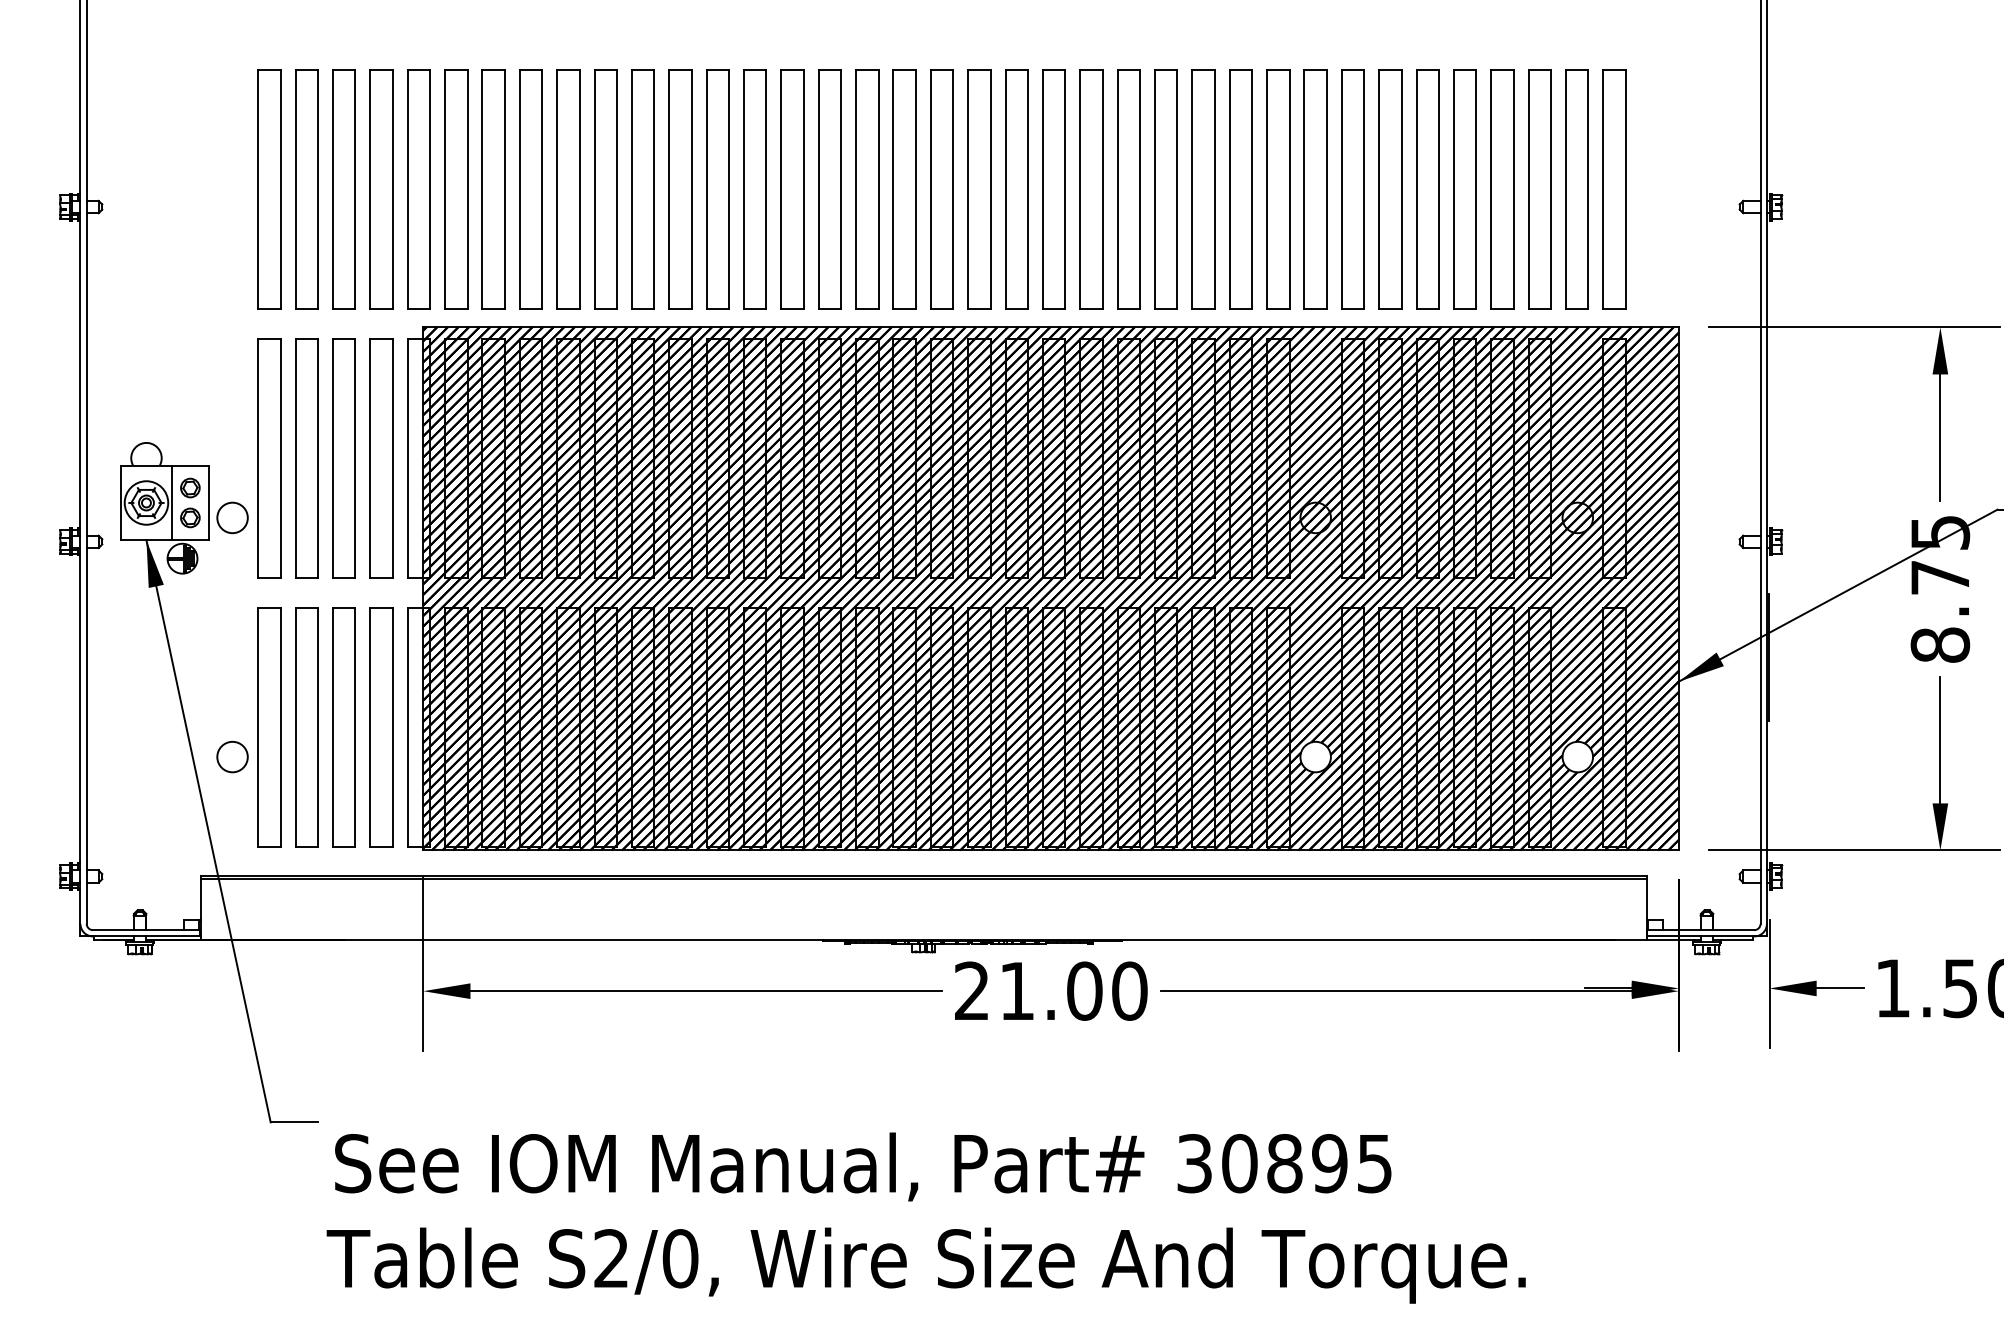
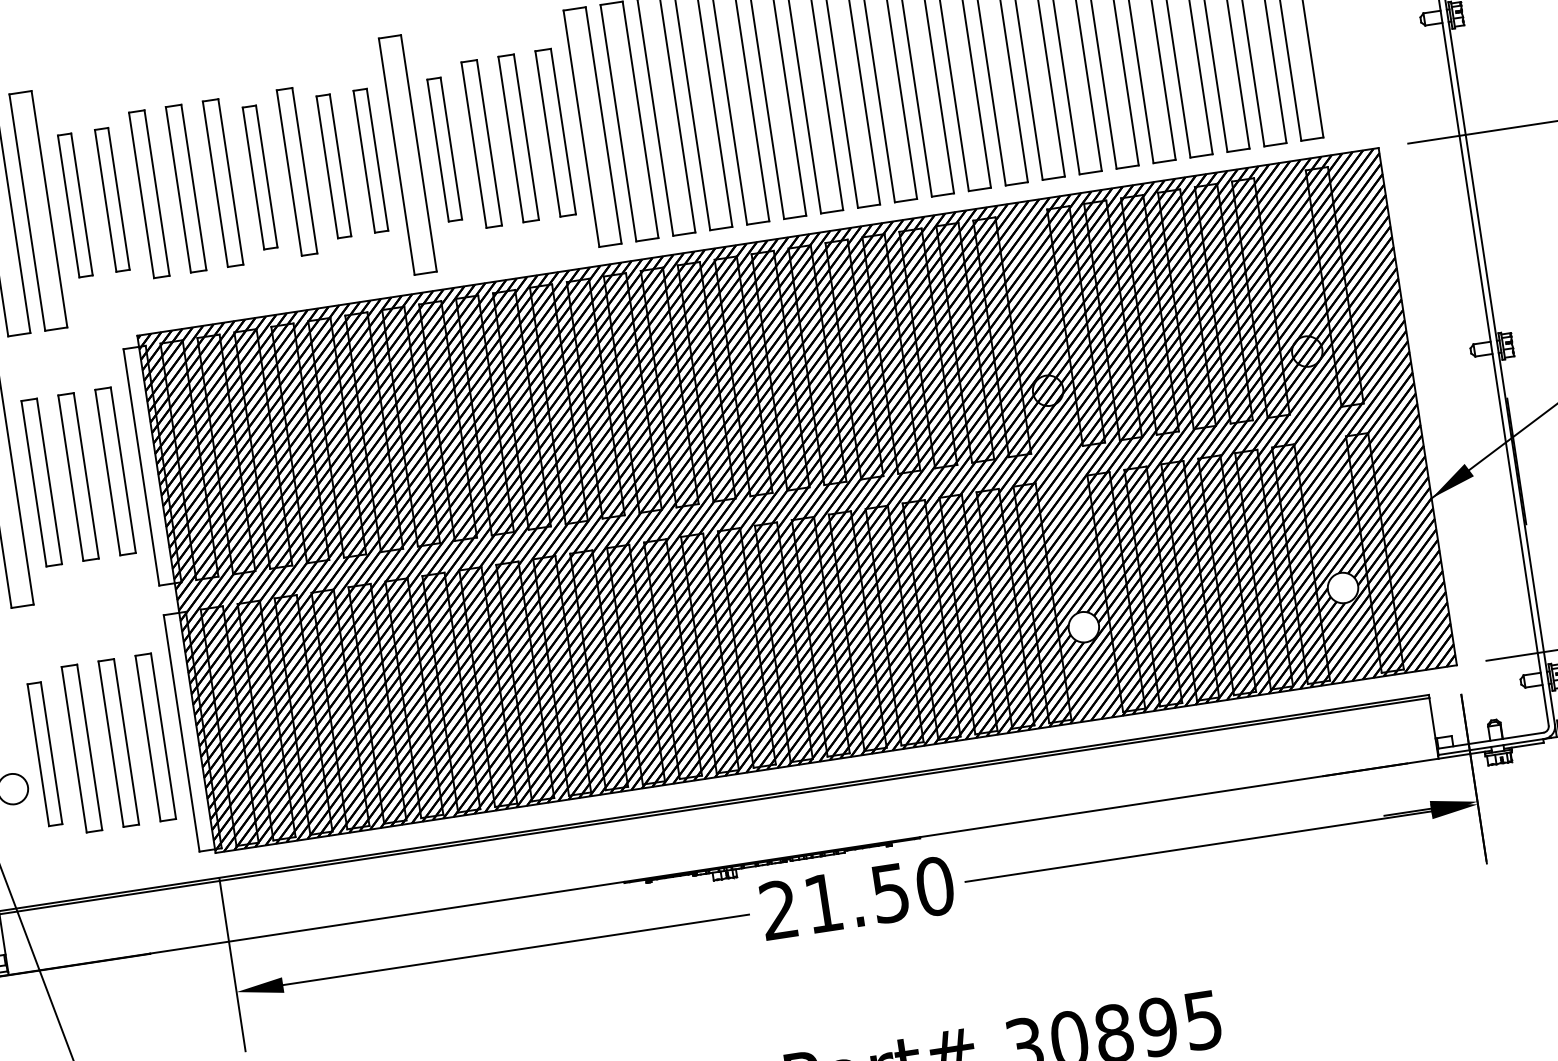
part: (381, 189) -> (75, 205), size x0.6
part: (418, 189) -> (111, 200), size x0.6
part: (456, 189) -> (149, 194), size x0.7
part: (493, 189) -> (186, 188), size x0.7
part: (530, 189) -> (222, 183), size x0.7
part: (568, 189) -> (260, 177), size x0.6
part: (605, 189) -> (296, 172), size x0.7
part: (642, 189) -> (333, 166), size x0.6
part: (680, 189) -> (370, 161), size x0.6
part: (754, 189) -> (444, 149), size x0.6
part: (792, 189) -> (481, 144), size x0.7
part: (829, 189) -> (518, 138), size x0.7
part: (867, 189) -> (555, 133), size x0.7
part: (306, 458) -> (41, 482), size x0.7
part: (343, 458) -> (77, 477), size x0.7
part: (381, 458) -> (115, 471), size x0.7
part: (269, 727) -> (45, 754), size x0.6
part: (306, 727) -> (81, 748), size x0.7
part: (343, 727) -> (118, 743), size x0.7
part: (381, 727) -> (155, 737), size x0.7
text: (1084, 990) -> (890, 892), 21.00 -> 21.50

